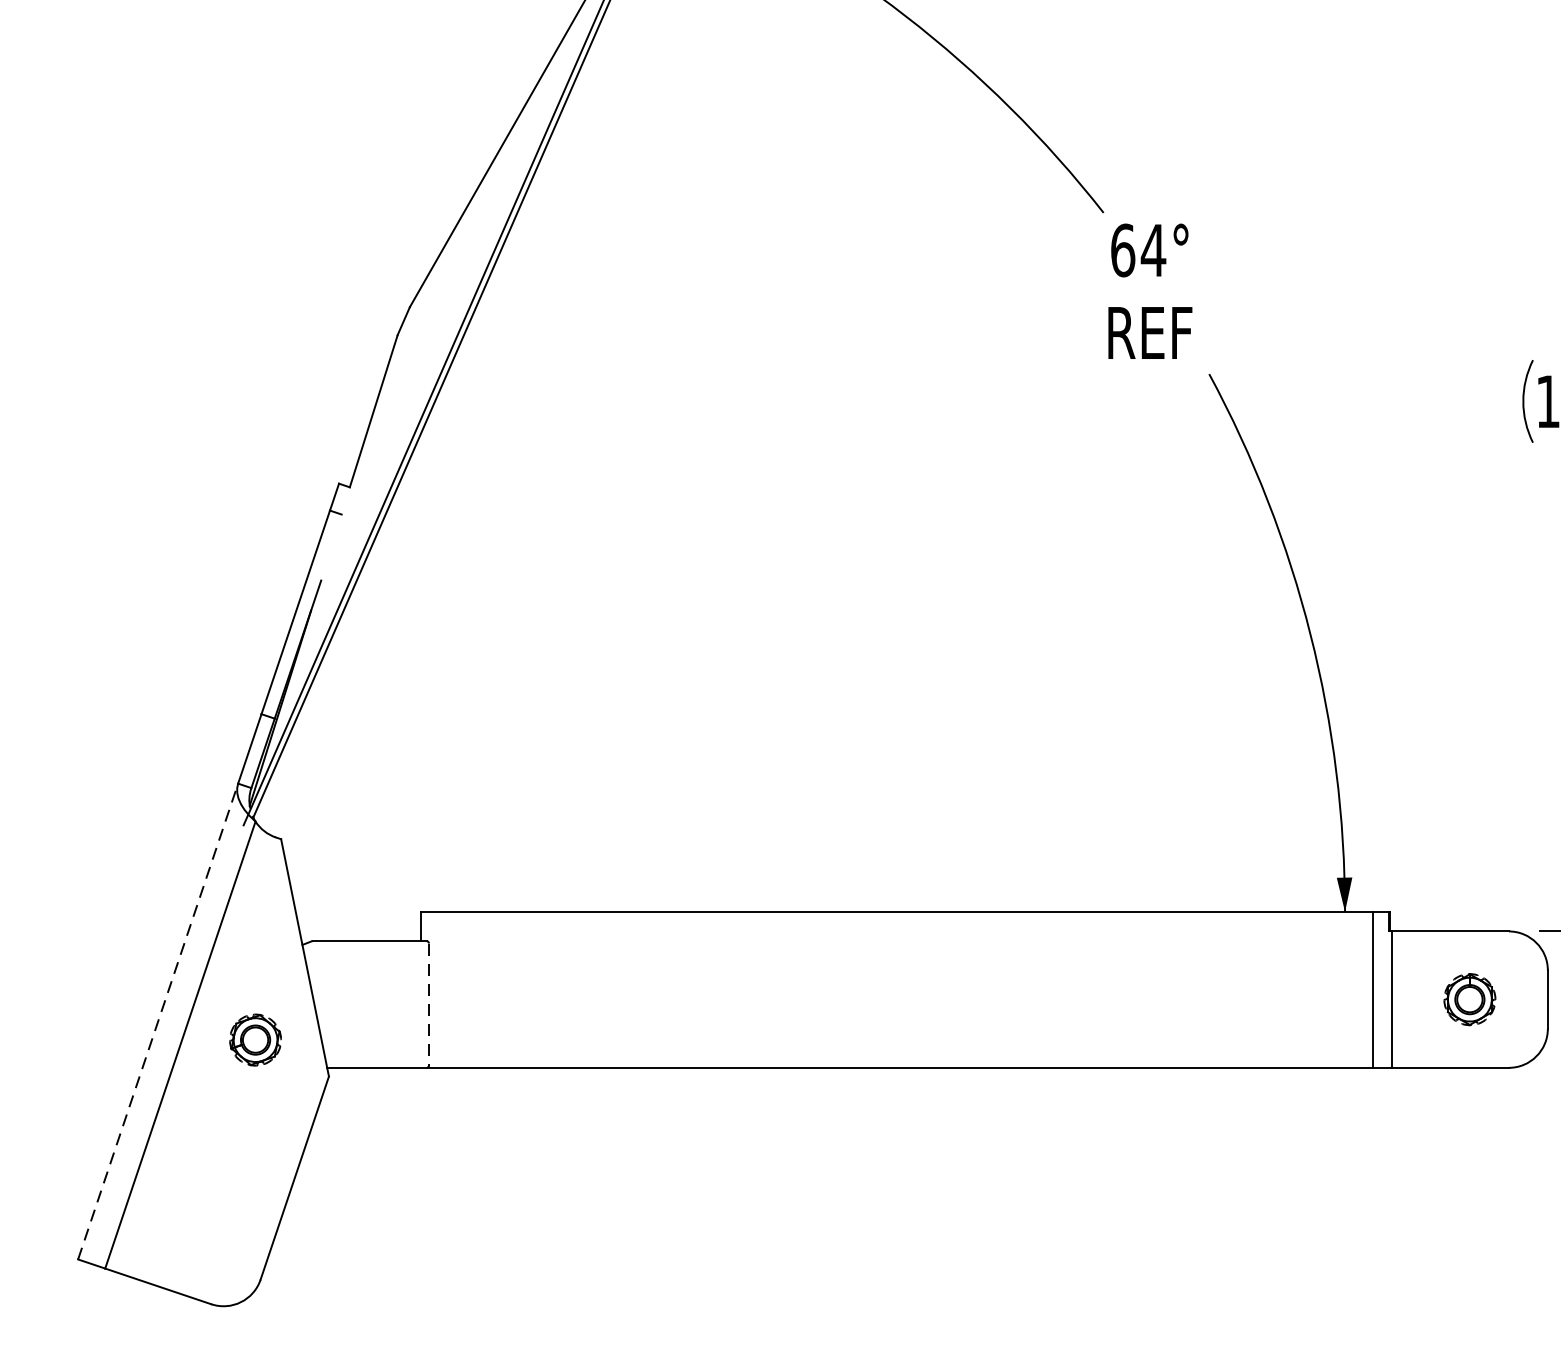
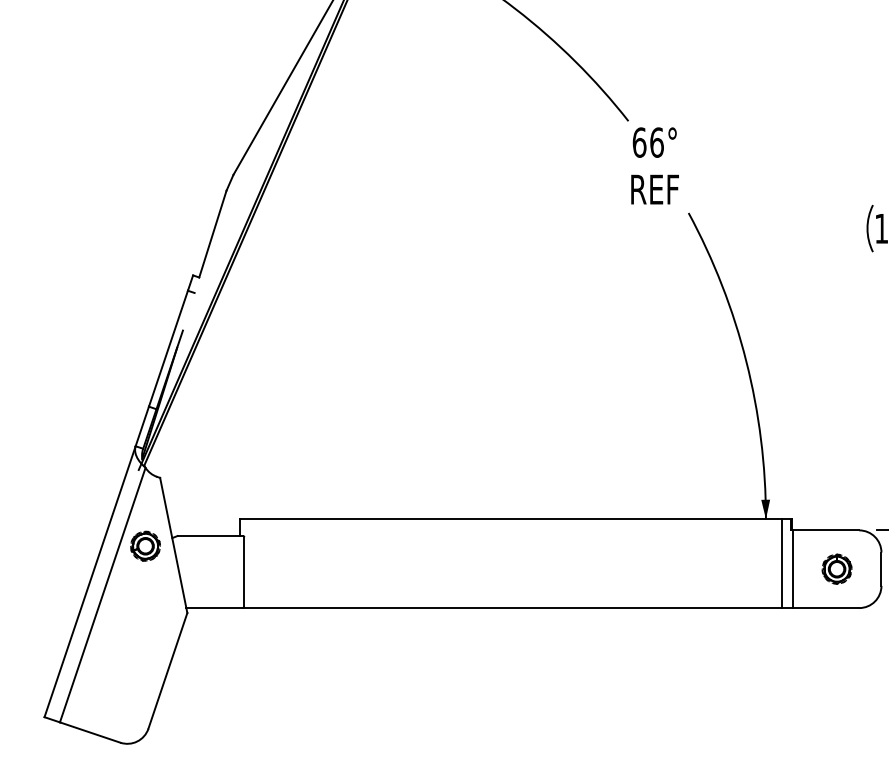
text: (1152, 250) -> (656, 142), 64° -> 66°
line: (429, 1005) -> (244, 572), dashed -> solid
line: (158, 1021) -> (90, 581), dashed -> solid
part: (255, 1038) -> (145, 545), moved

